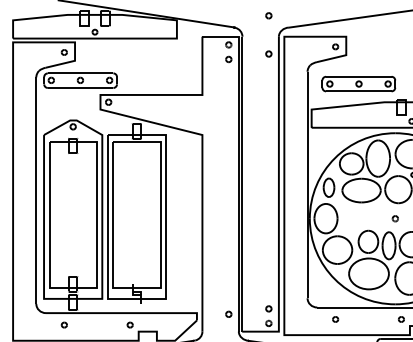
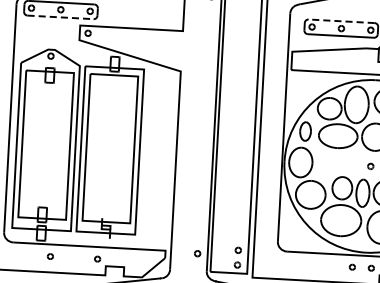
line: (358, 76) -> (341, 20), solid -> dashed
line: (80, 87) -> (60, 16), solid -> dashed
part: (335, 319) -> (352, 267), moved
part: (63, 324) -> (49, 255), moved

